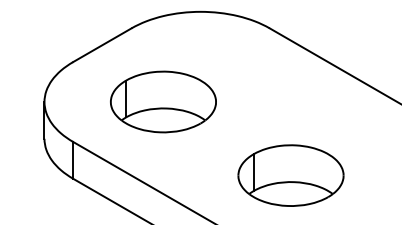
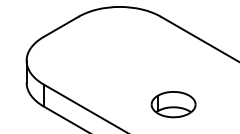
part: (163, 101) -> (97, 60), removed
part: (290, 175) -> (173, 104), size x0.7

